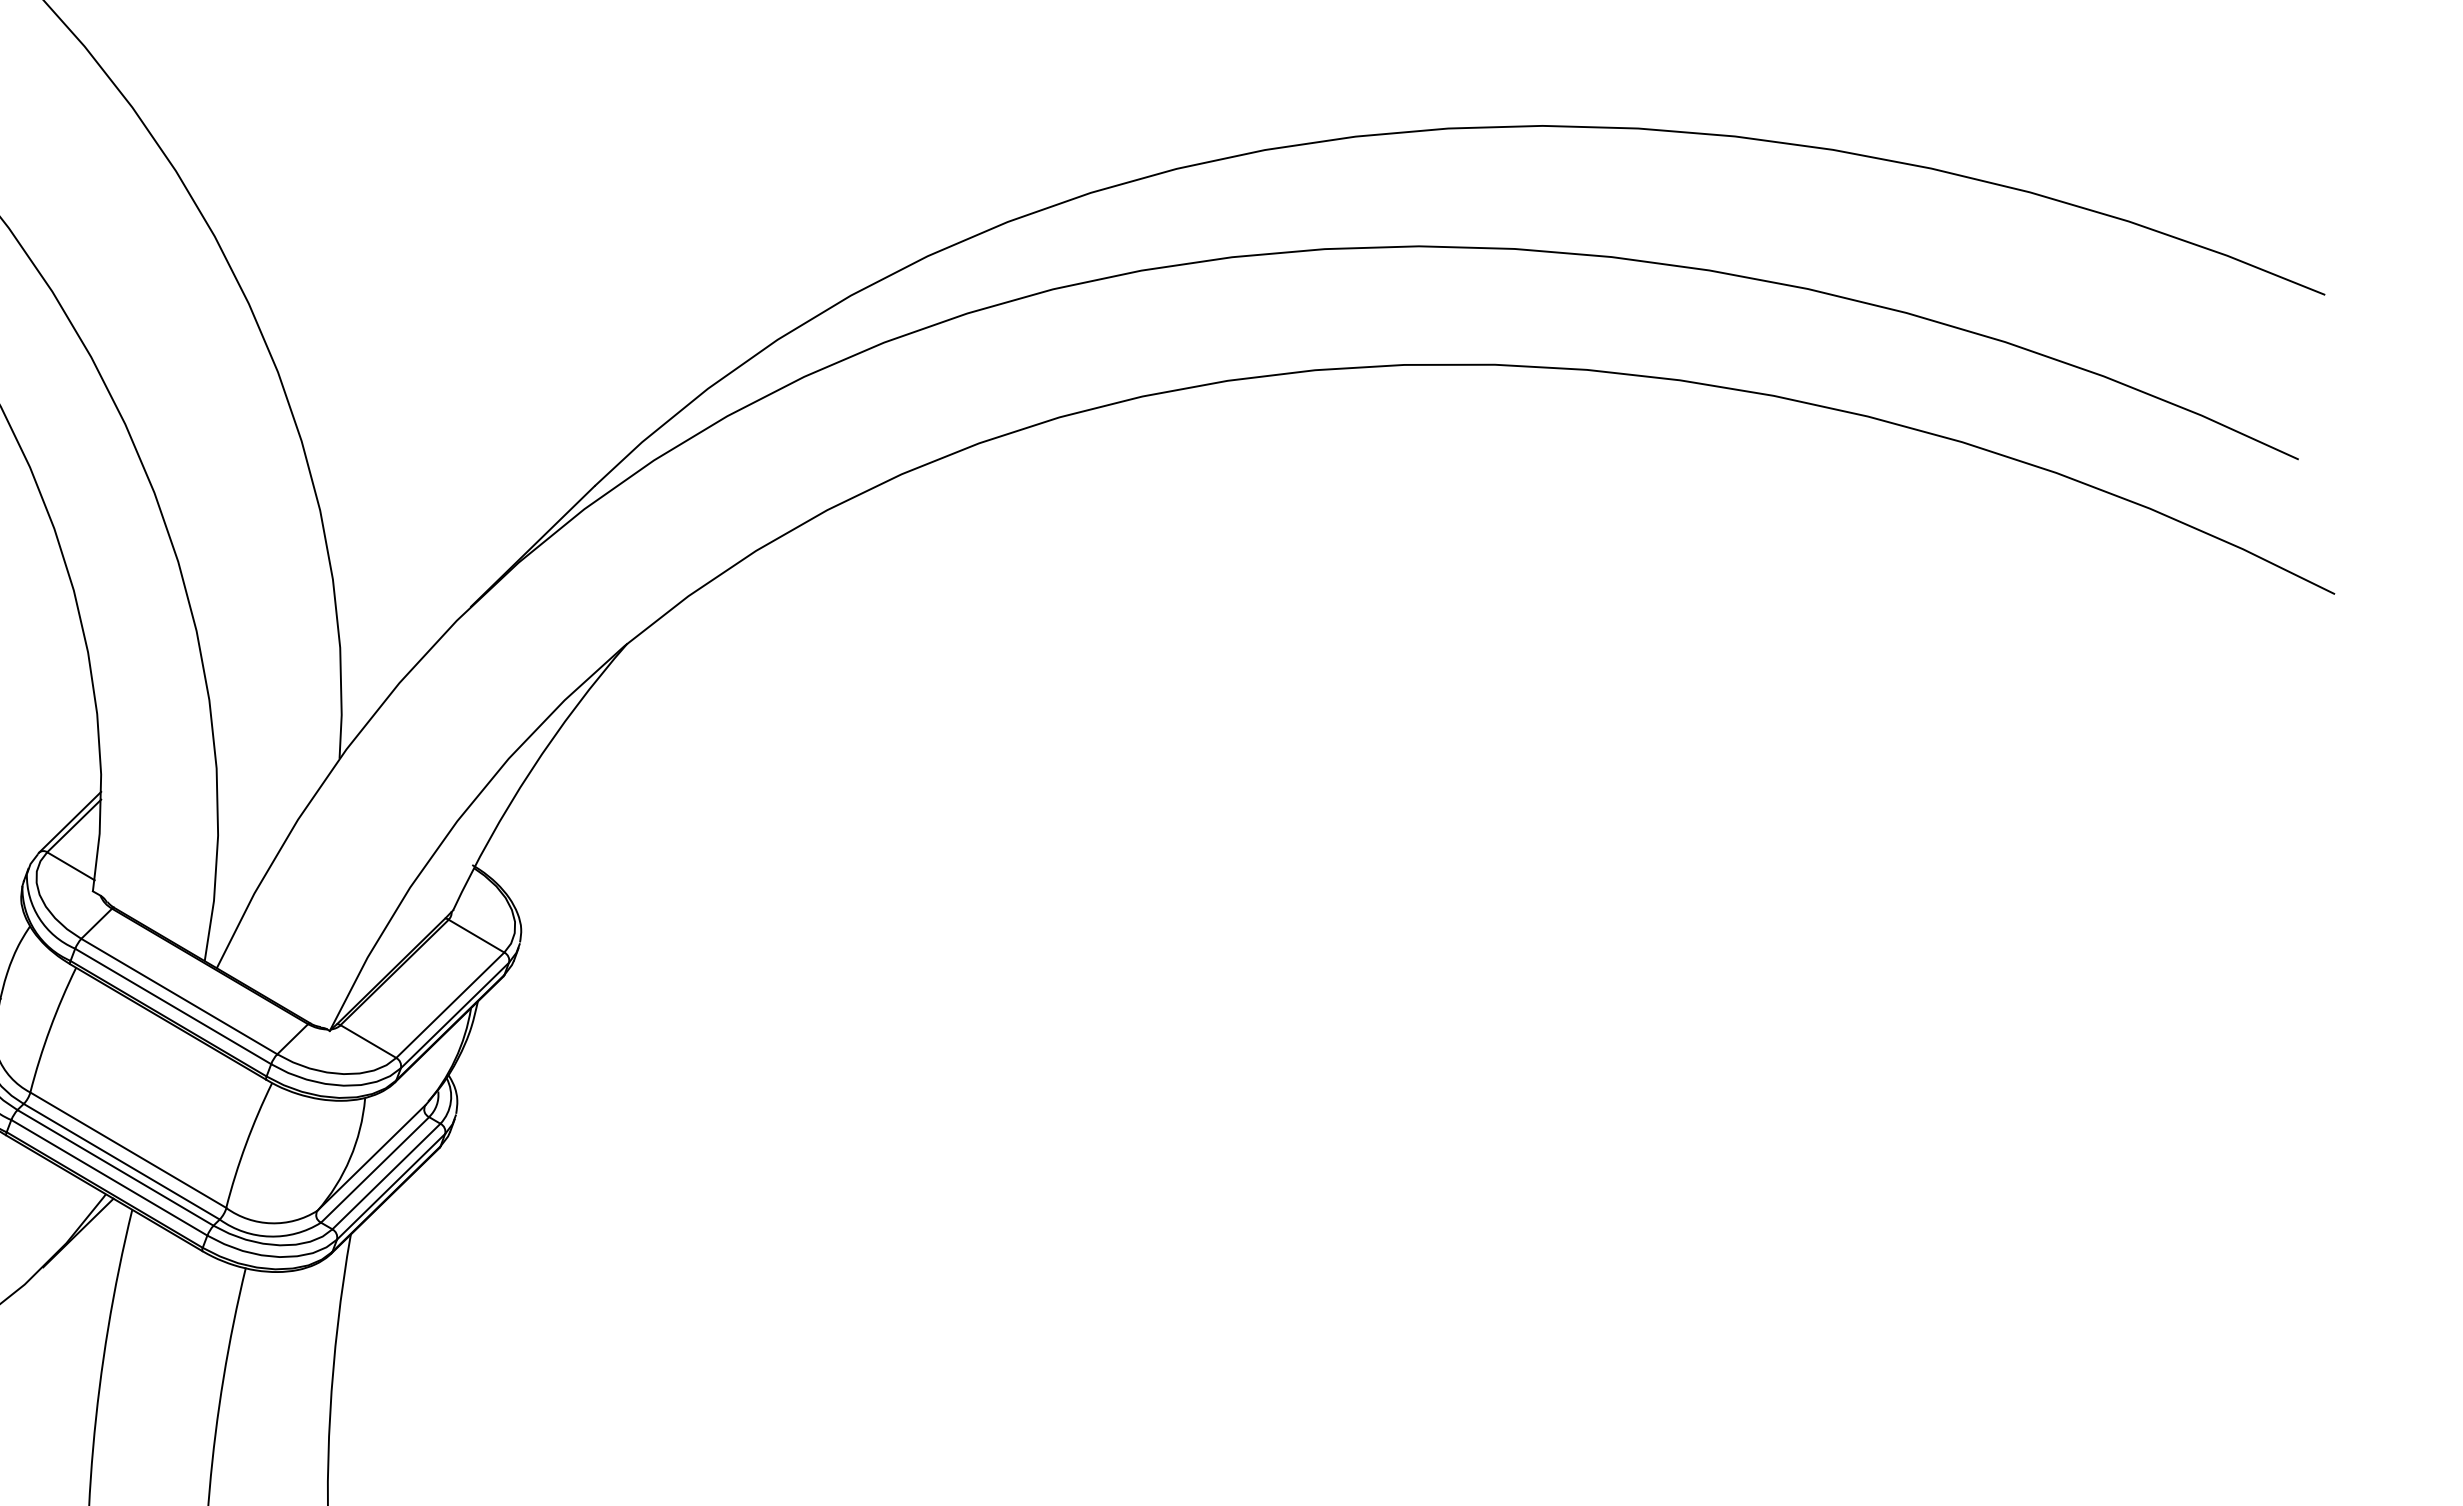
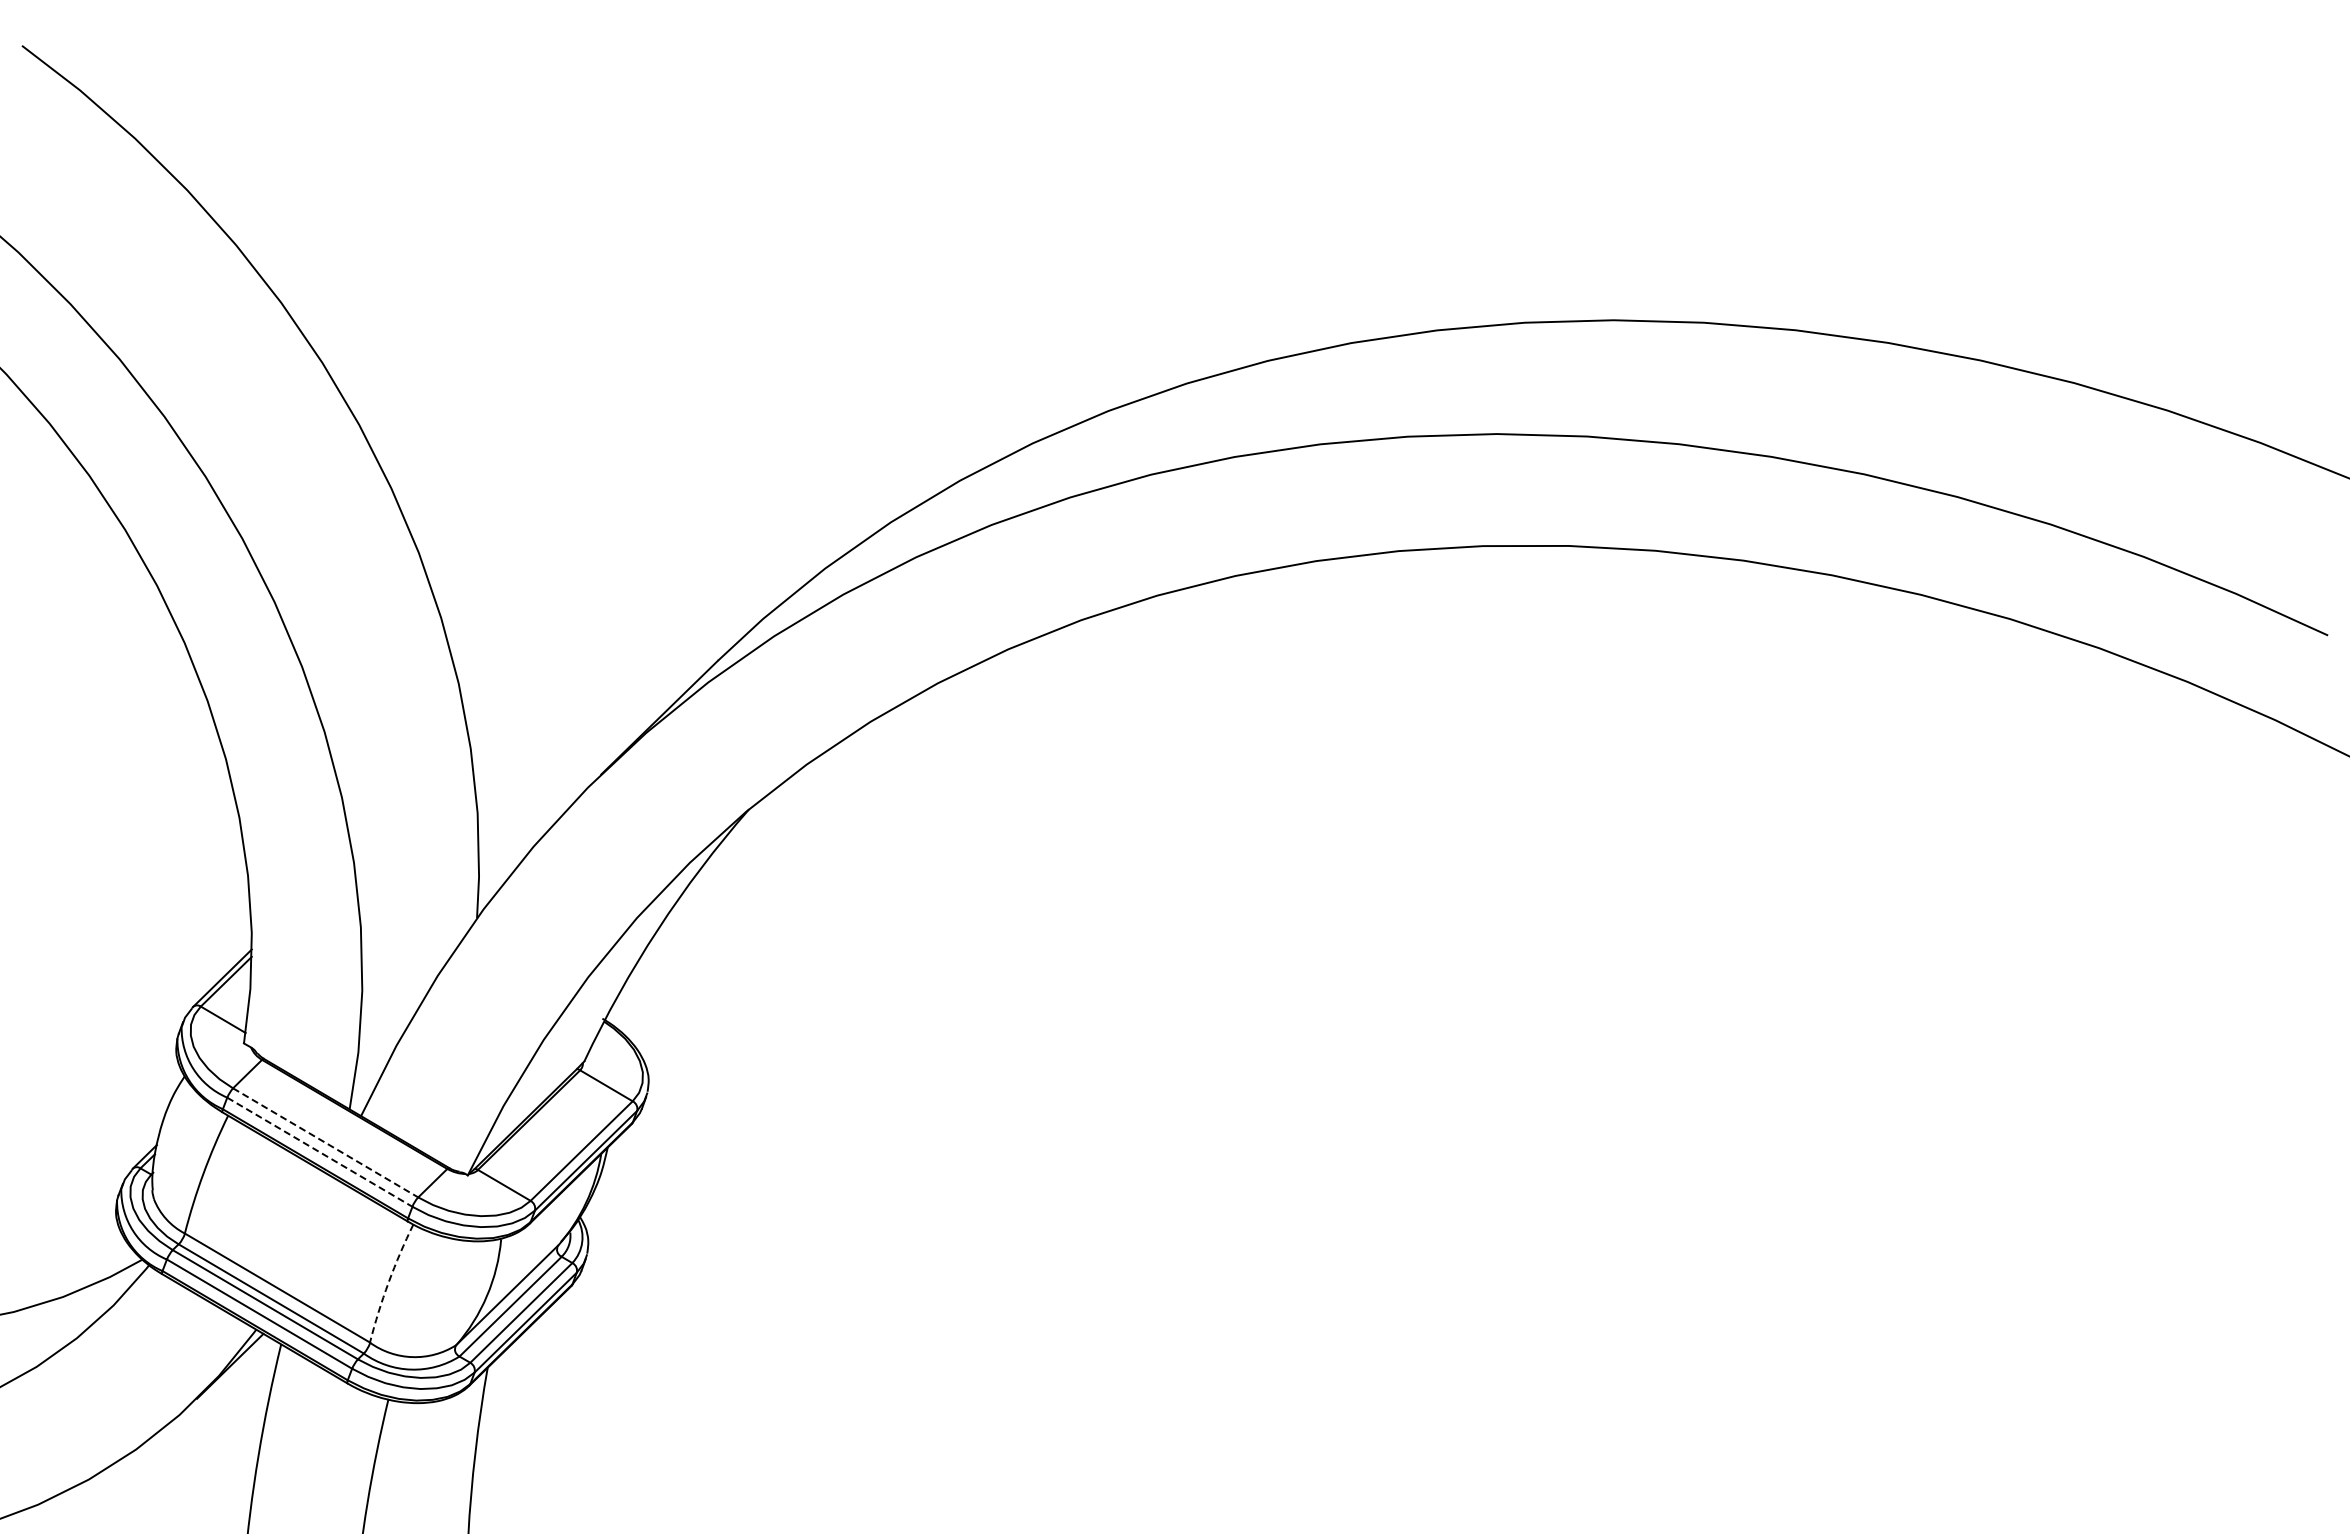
line: (180, 997) -> (326, 1143), solid -> dashed
line: (173, 1006) -> (320, 1152), solid -> dashed
arc: (245, 1144) -> (388, 1282), solid -> dashed

